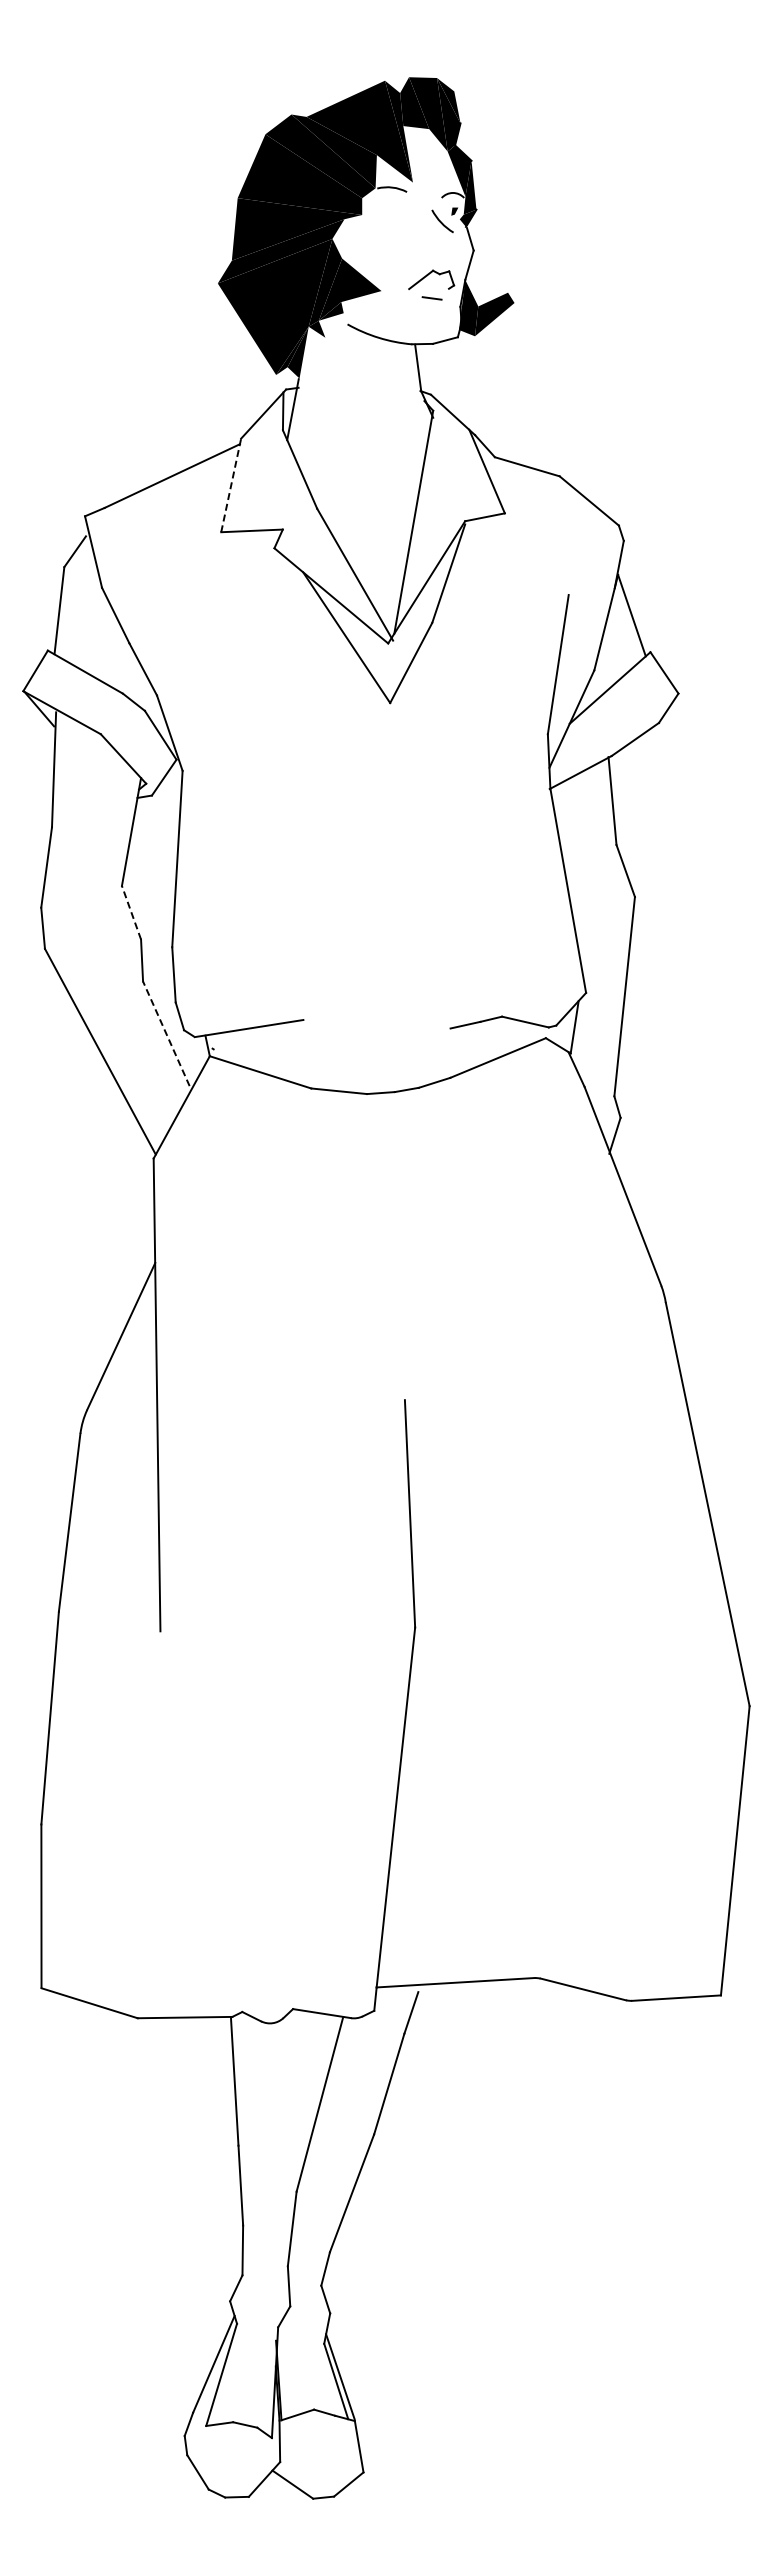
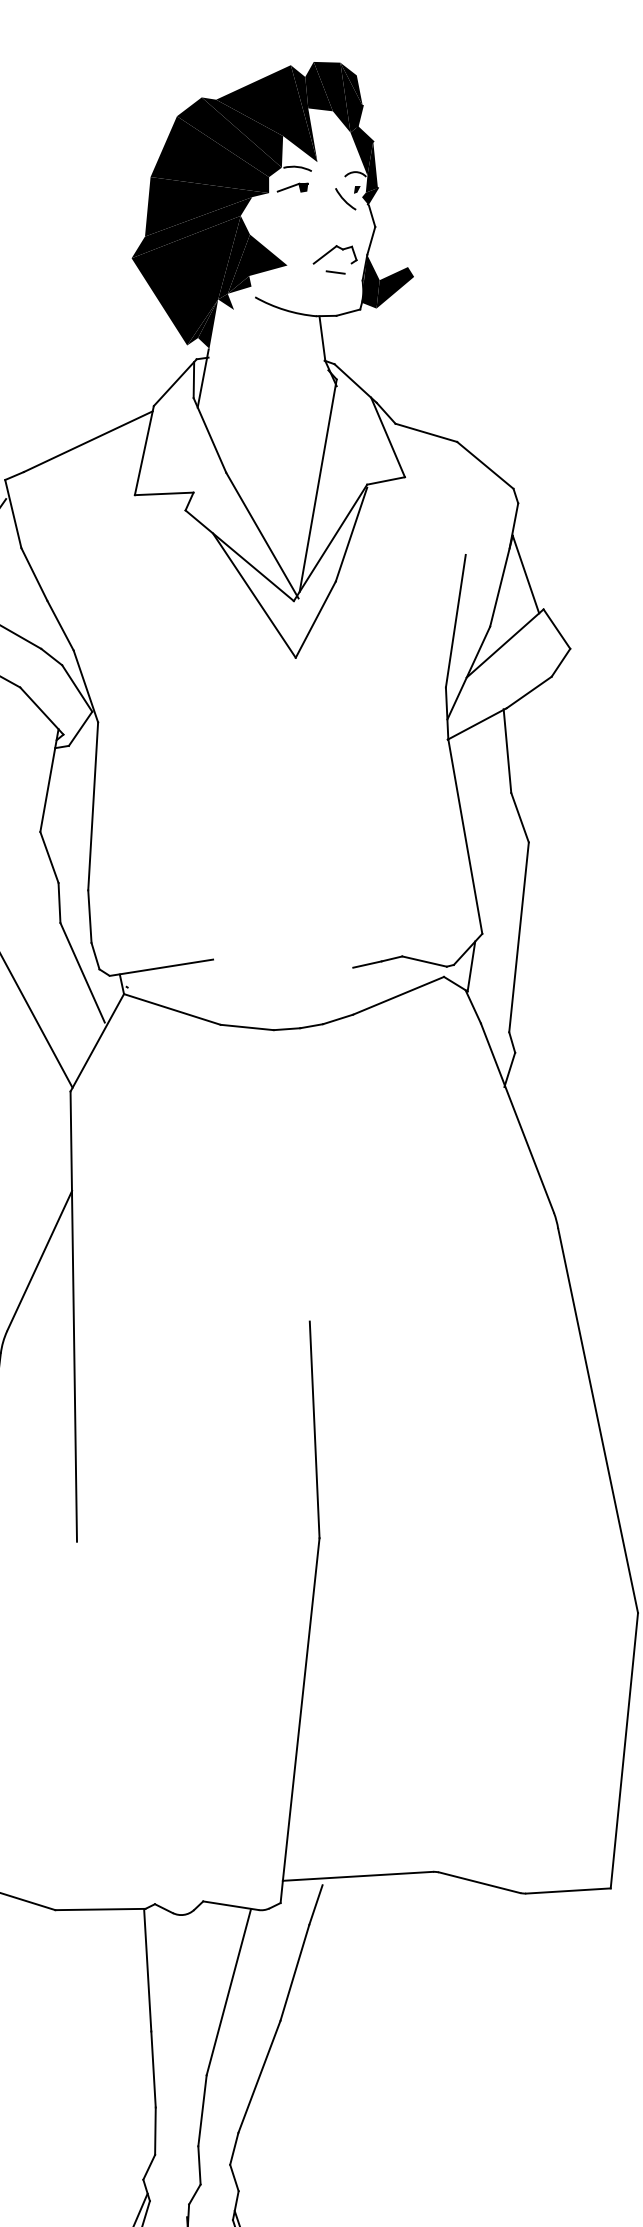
part: (386, 209) -> (292, 187), added
line: (231, 485) -> (144, 450), dashed -> solid
line: (131, 912) -> (49, 857), dashed -> solid
line: (166, 1033) -> (82, 972), dashed -> solid

